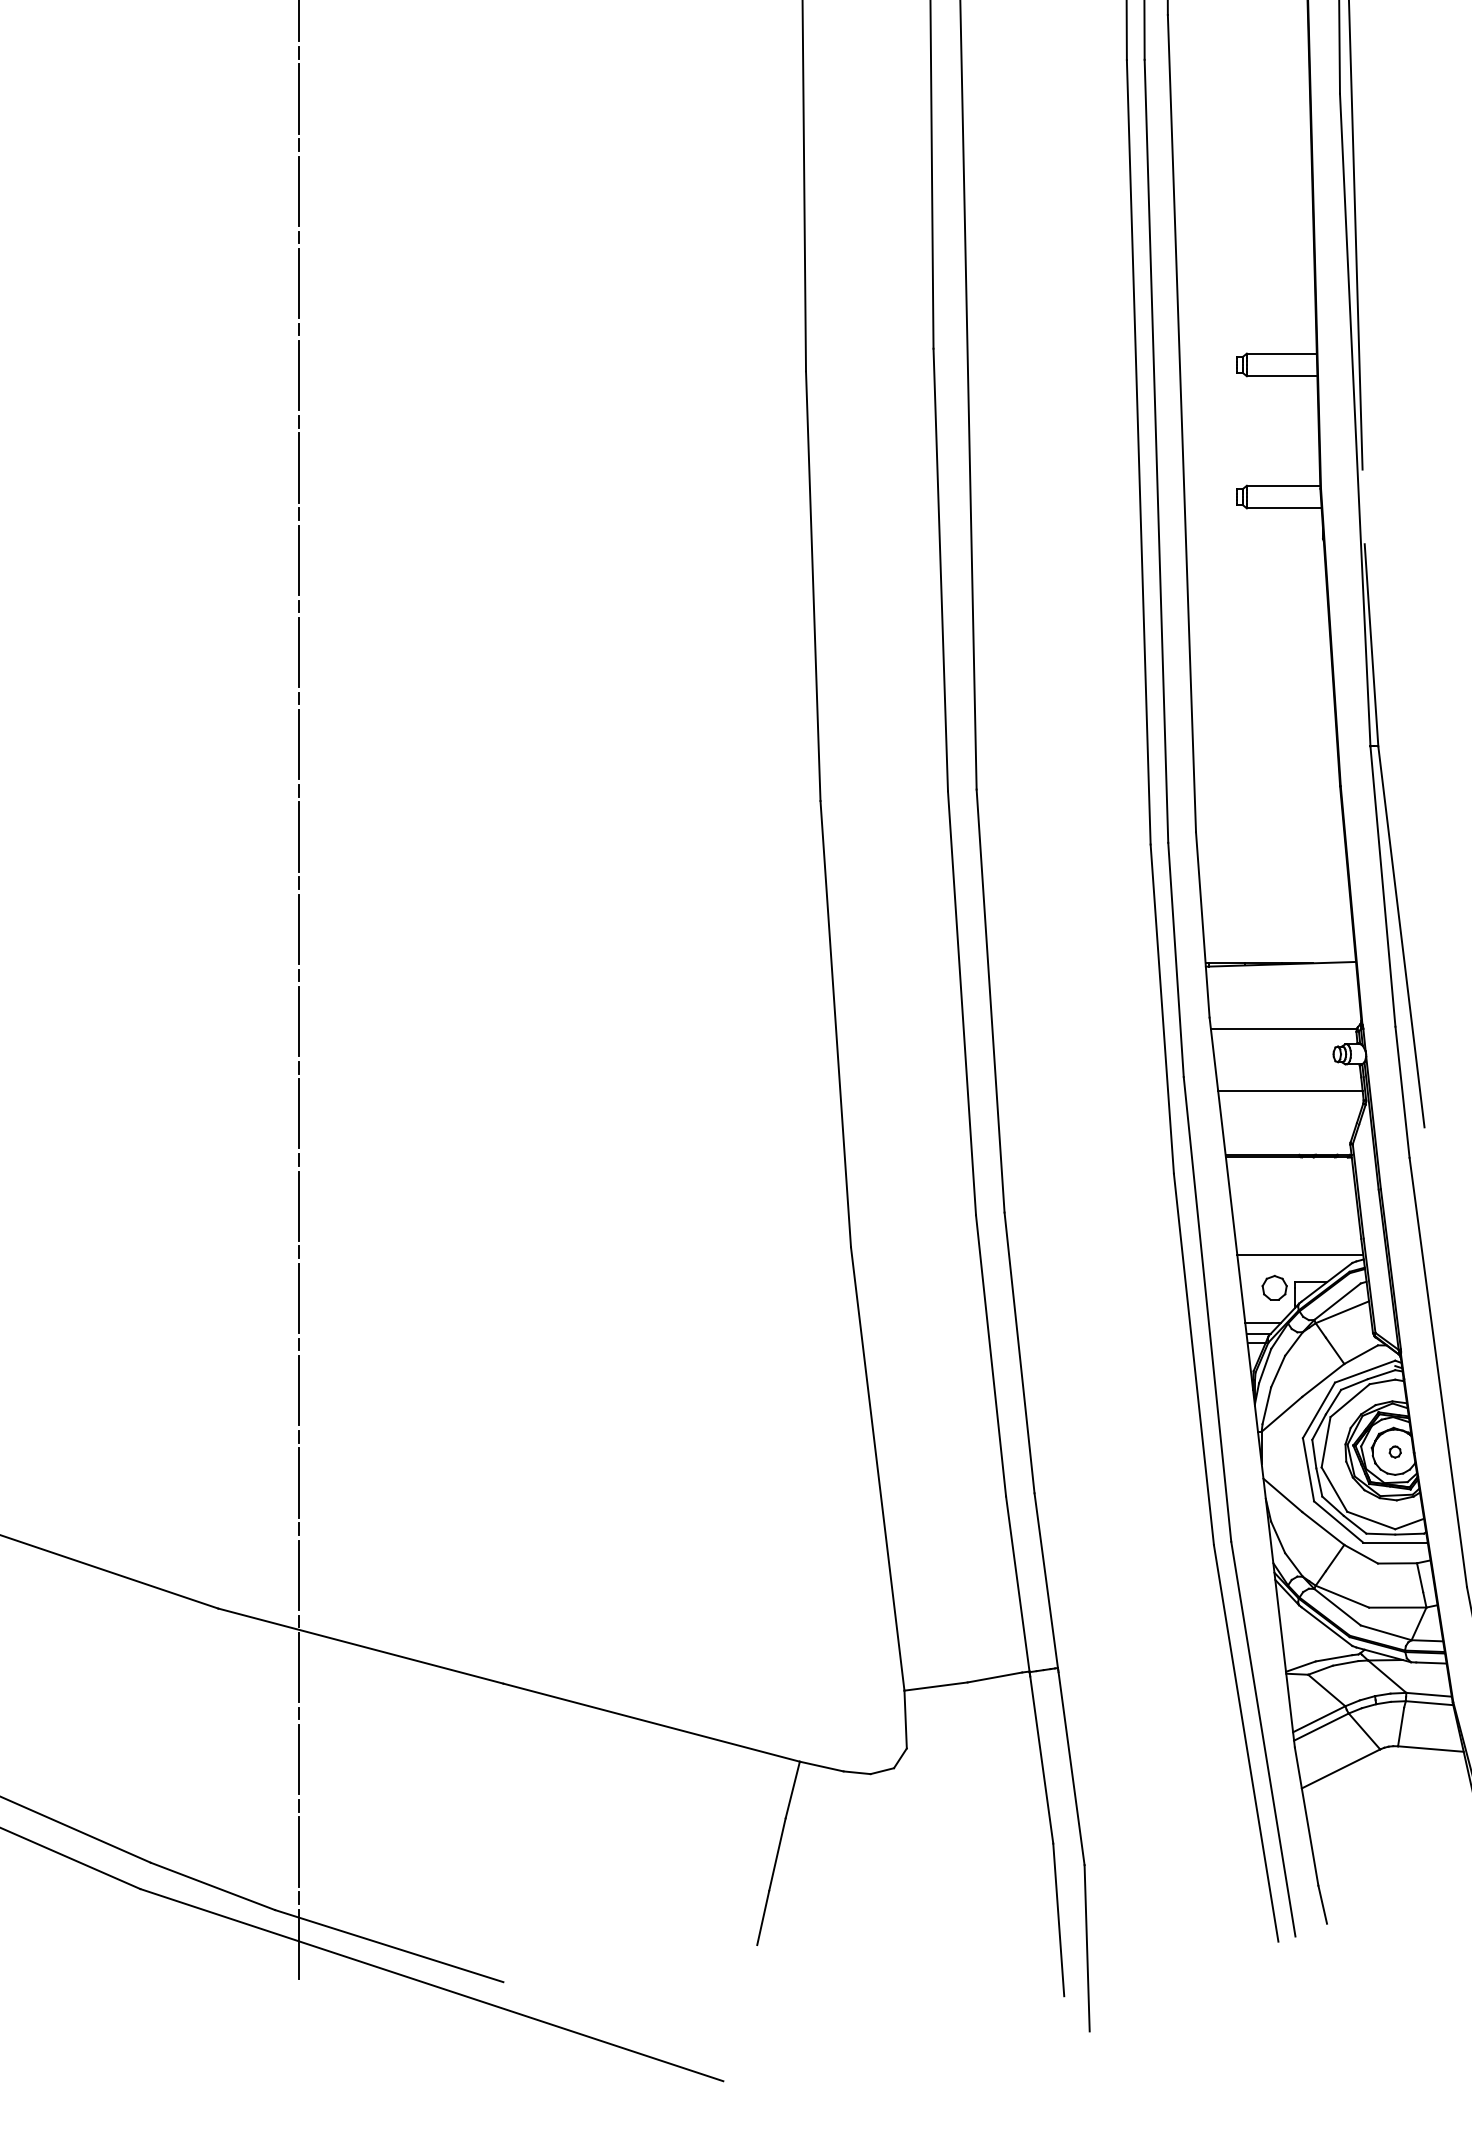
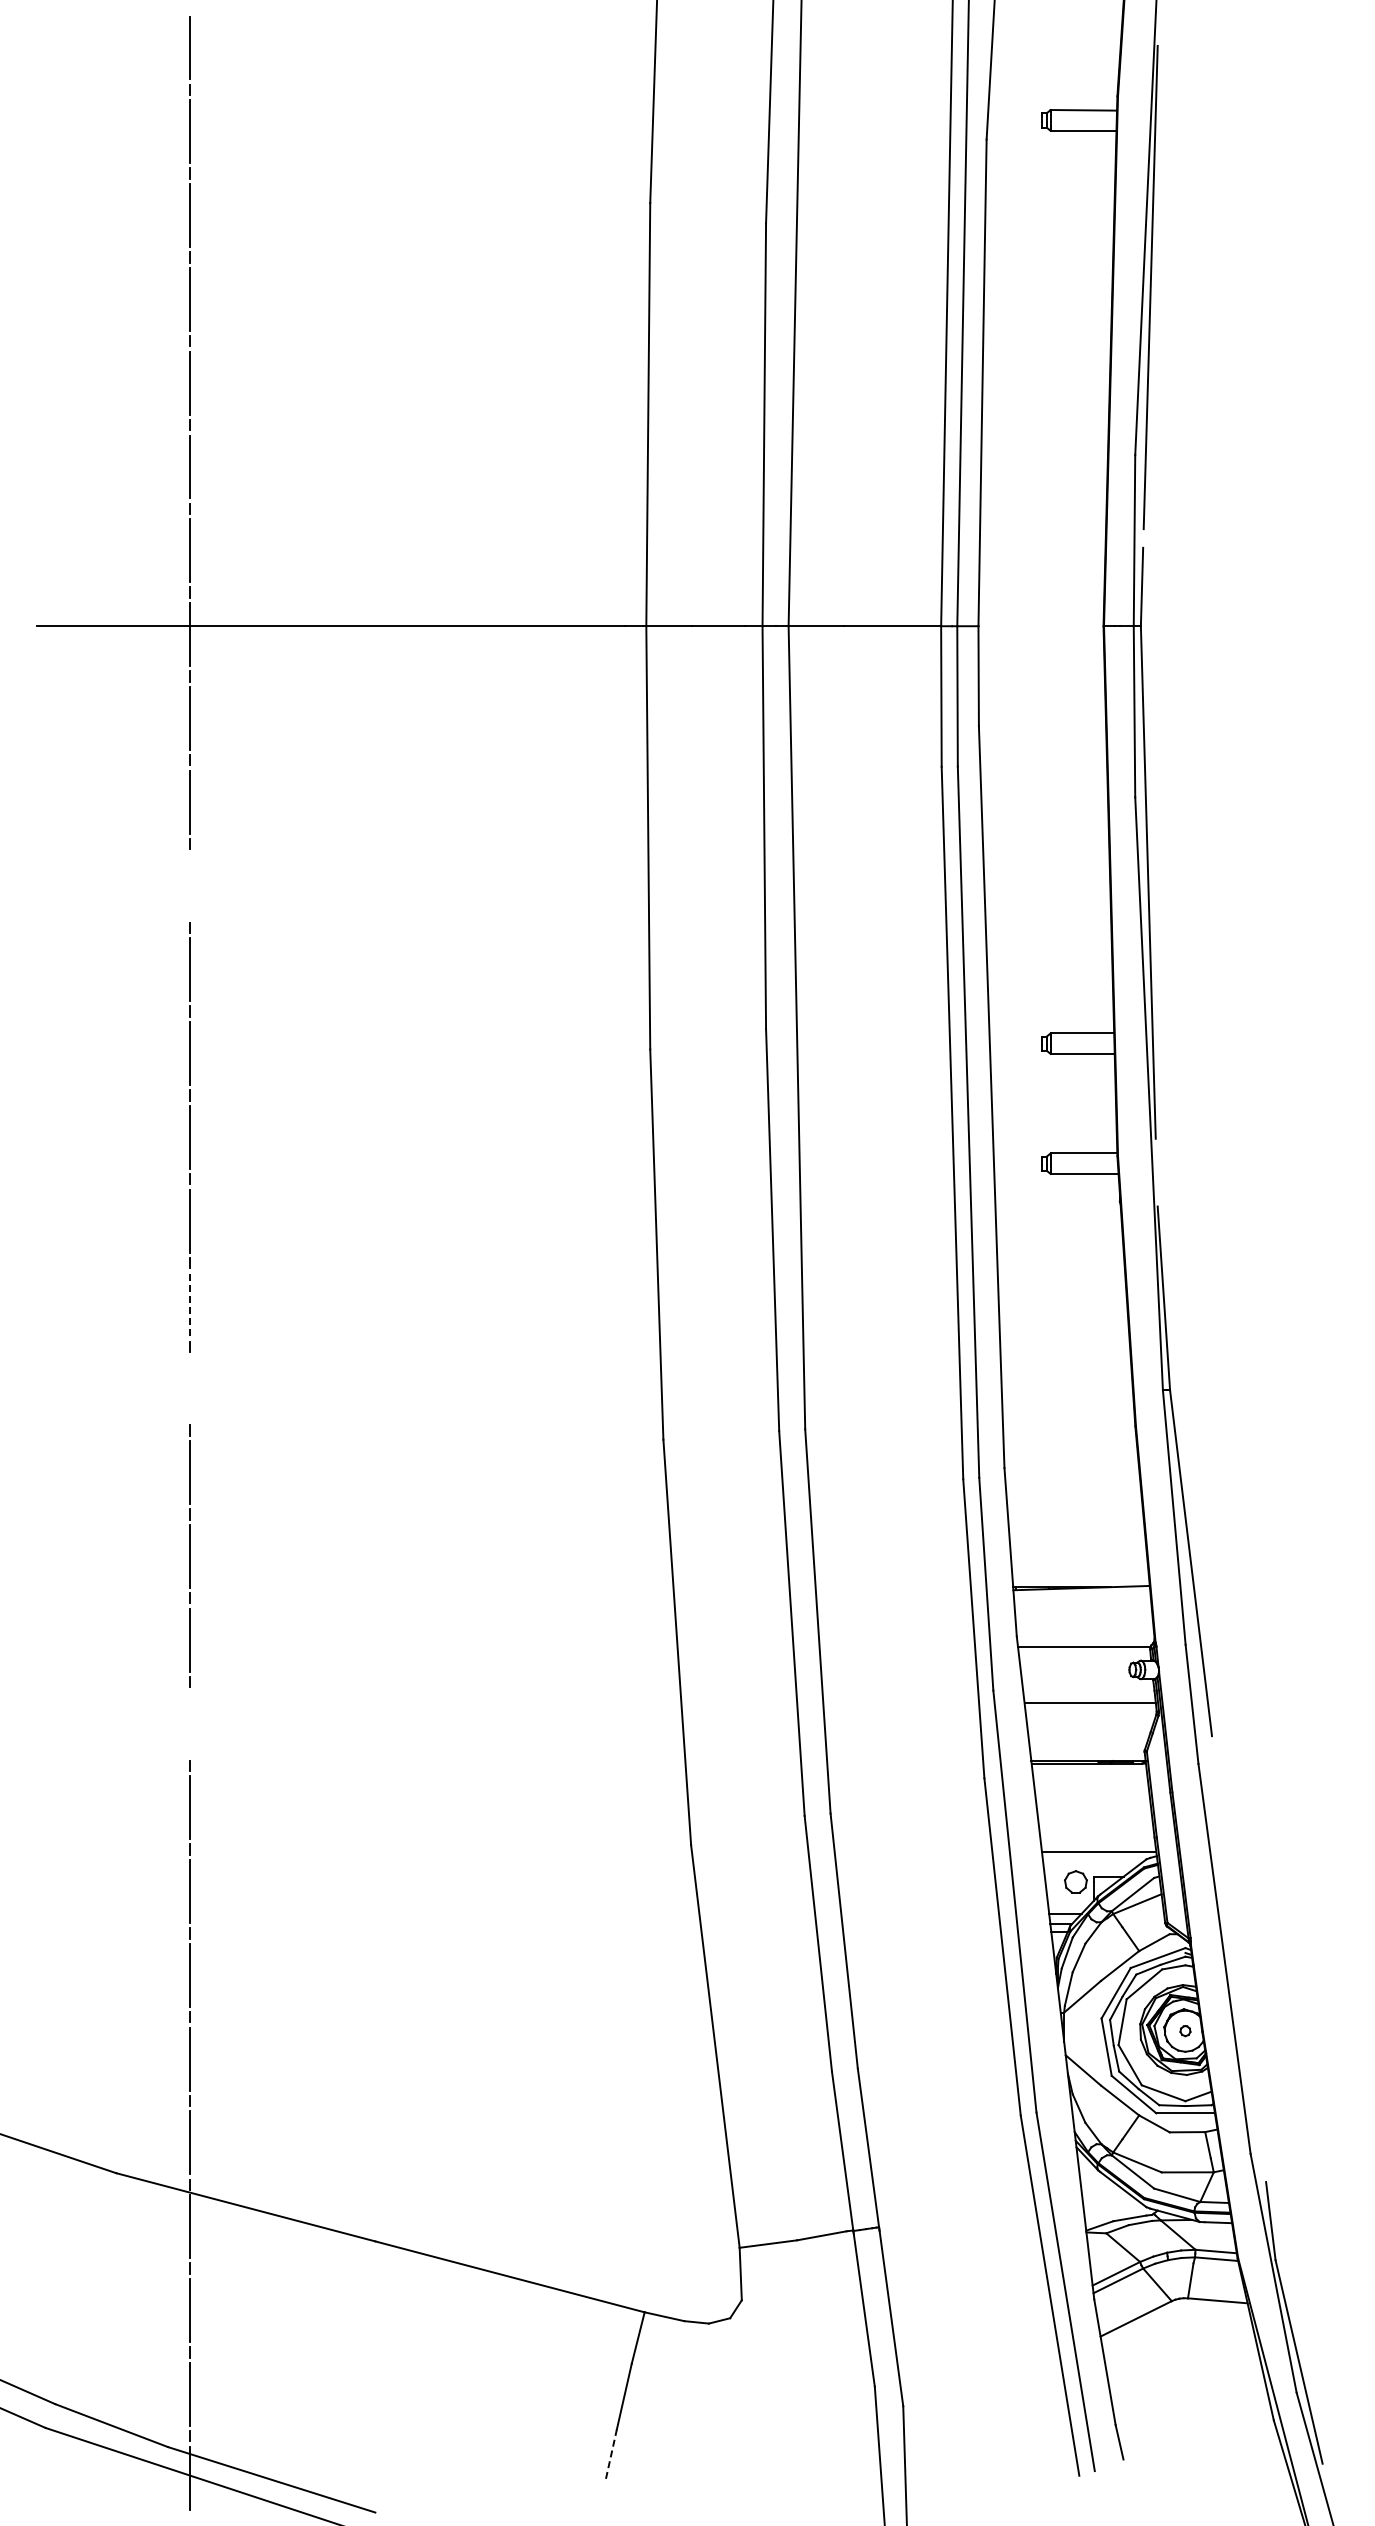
line: (298, 190) -> (189, 885), removed
line: (298, 652) -> (189, 1304), solid -> dashed
line: (298, 744) -> (189, 1388), removed
line: (298, 1113) -> (189, 1723), removed
line: (763, 1917) -> (611, 2453), solid -> dashed

